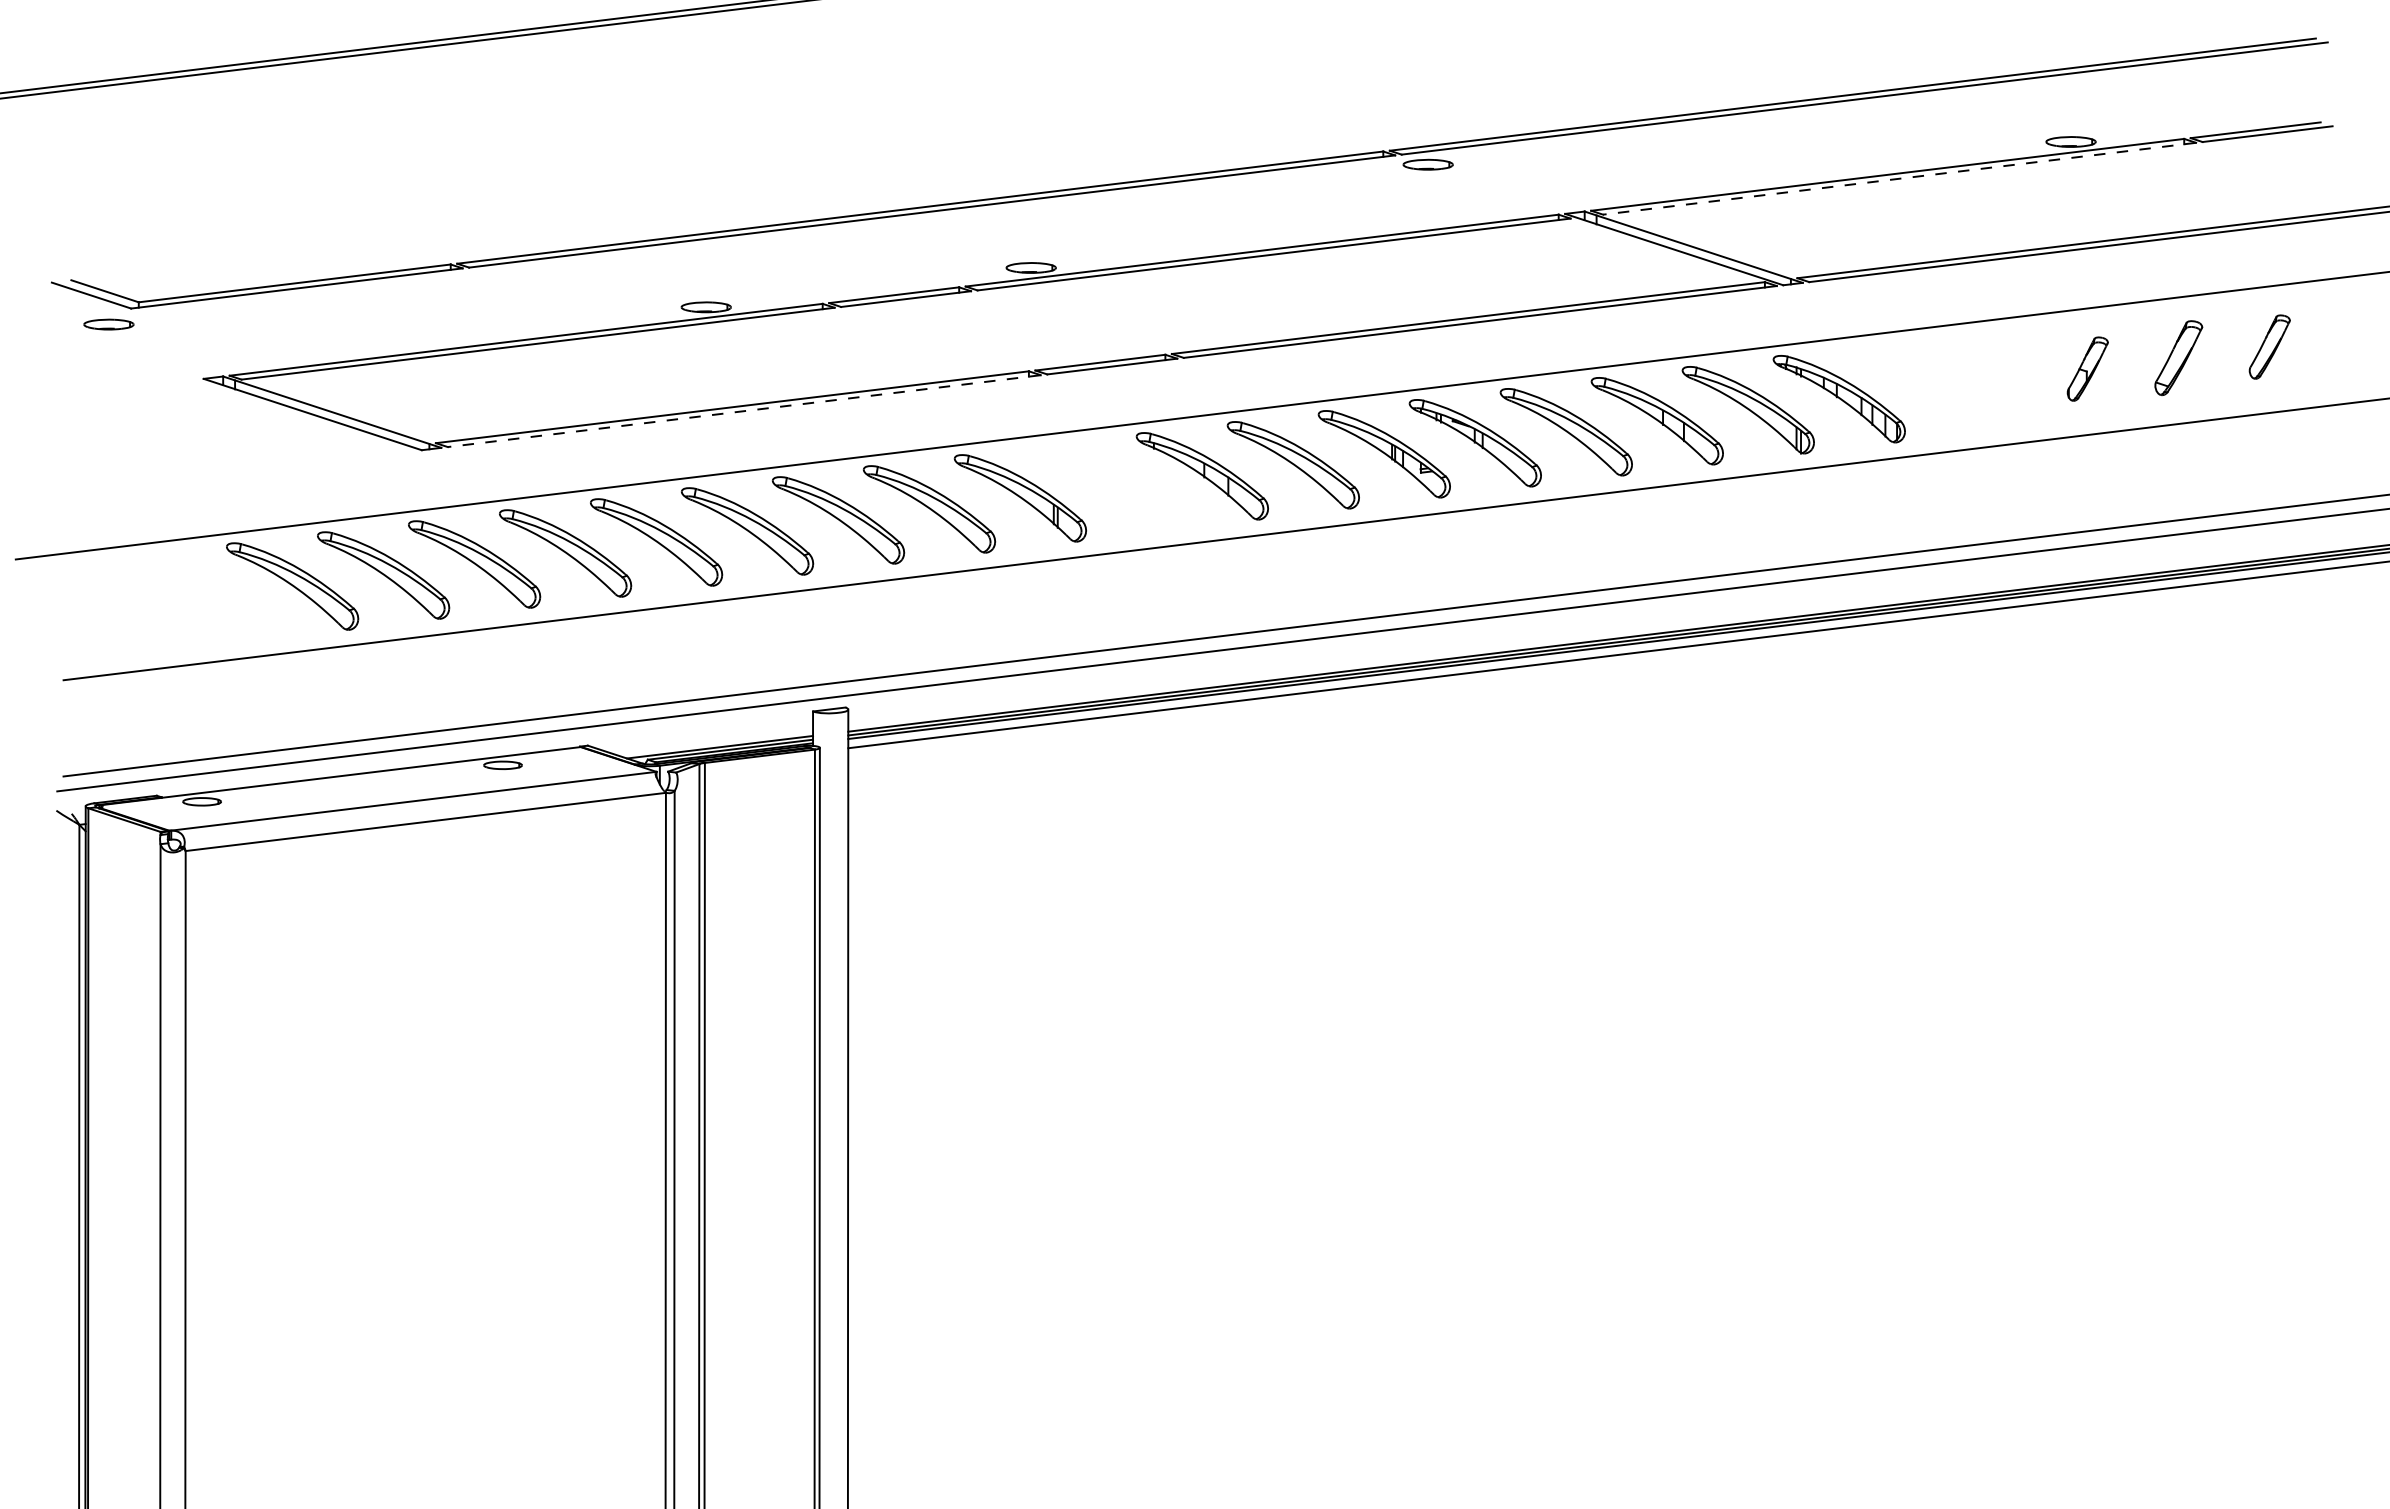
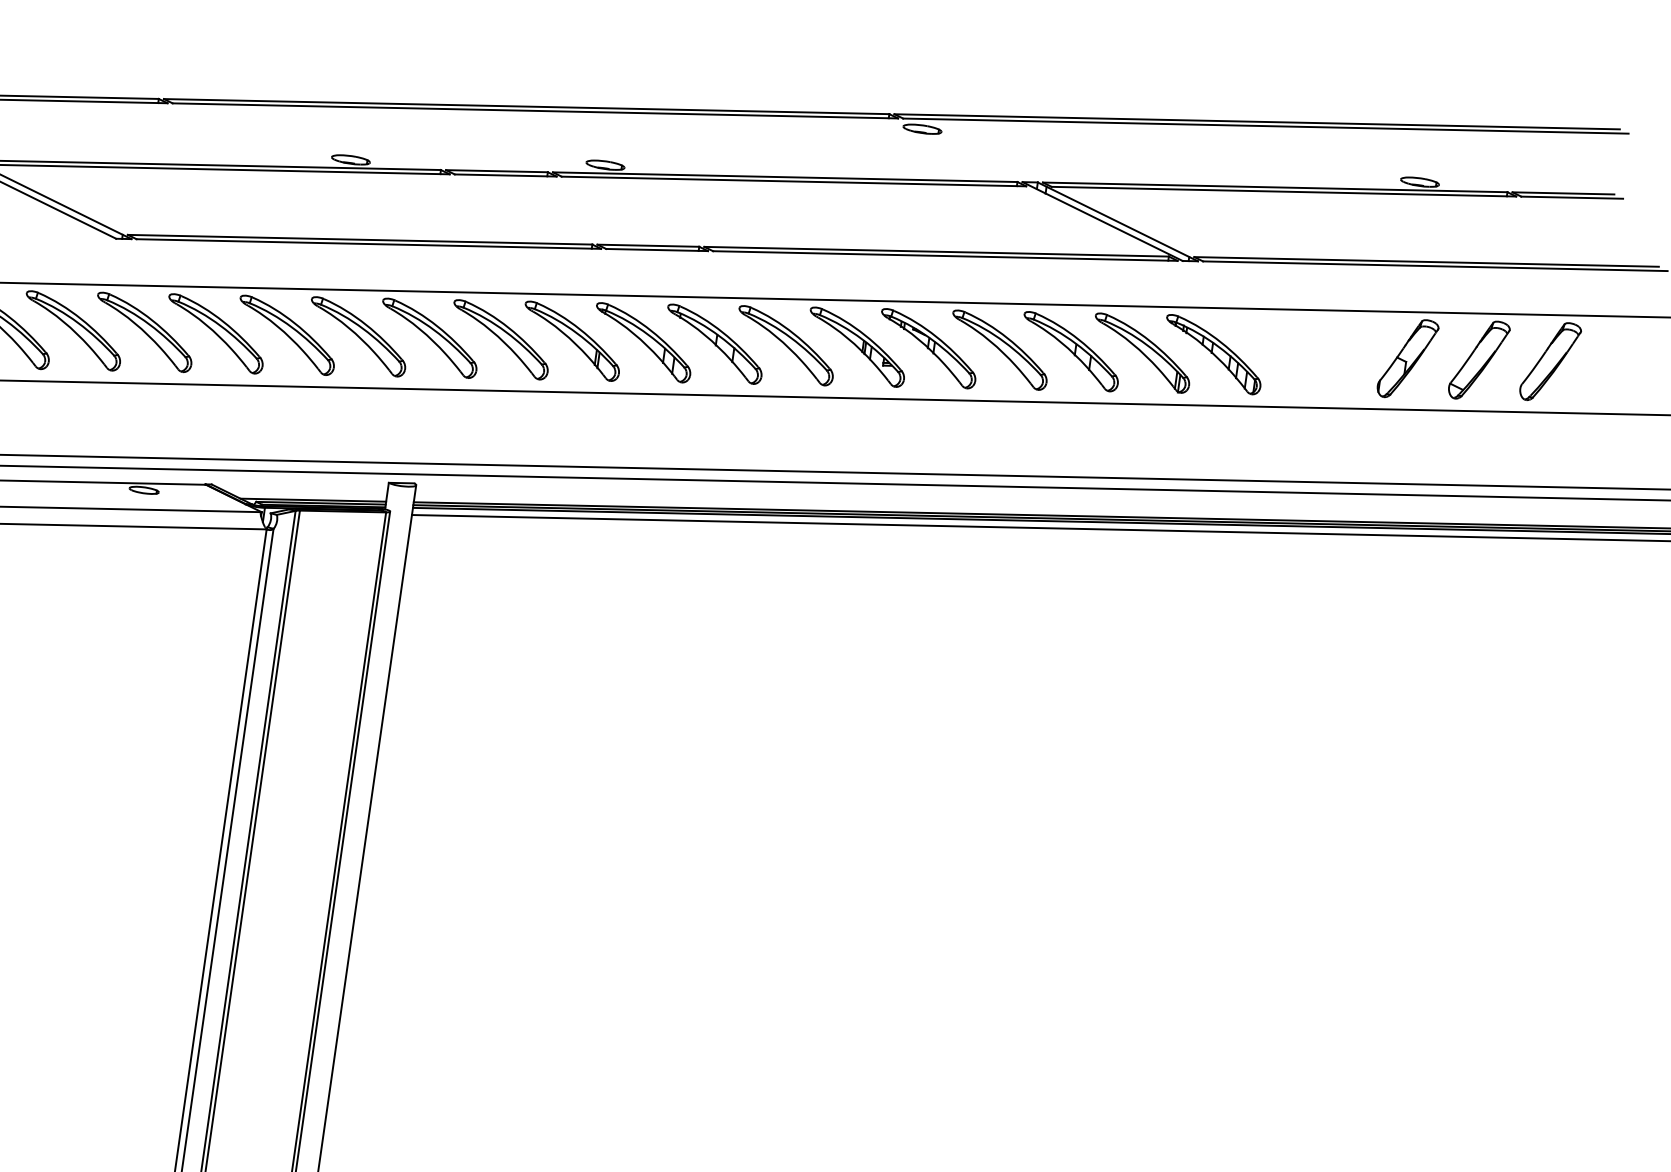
line: (1899, 178) -> (1283, 191), dashed -> solid
part: (2269, 346) -> (1550, 361), size x1.67
part: (2178, 357) -> (1479, 359), size x1.43
part: (2087, 368) -> (1407, 358), size x1.67
line: (744, 411) -> (368, 244), dashed -> solid
part: (1110, 487) -> (642, 342), added

